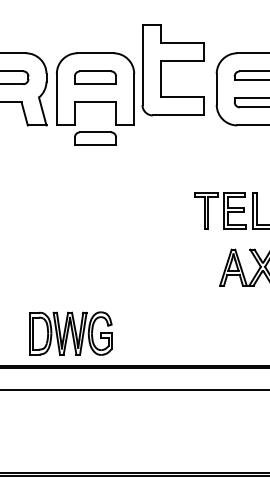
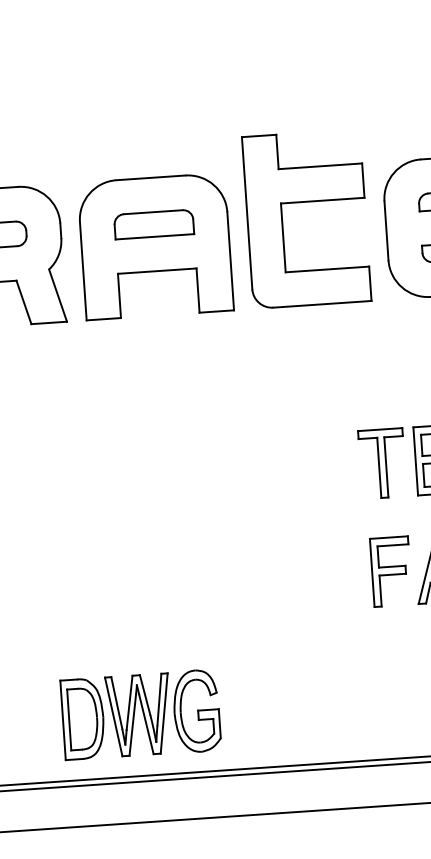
part: (172, 61) -> (303, 202), moved
part: (95, 138) -> (161, 340), removed
part: (206, 267) -> (390, 571), added

